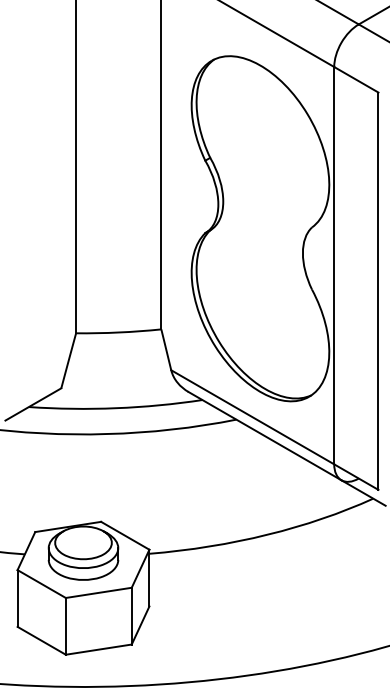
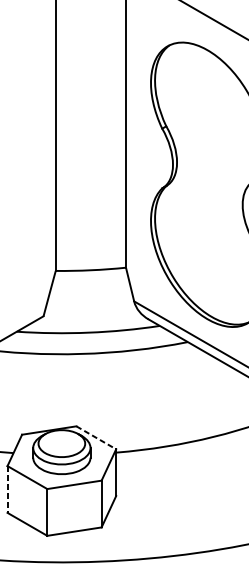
line: (125, 535) -> (96, 437), solid -> dashed
line: (17, 599) -> (7, 490), solid -> dashed

